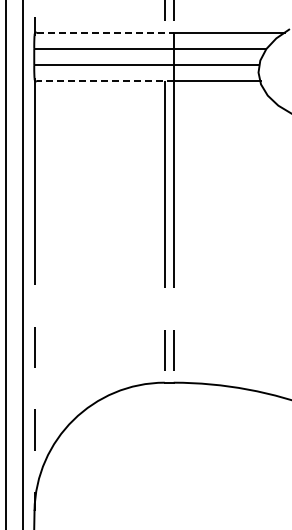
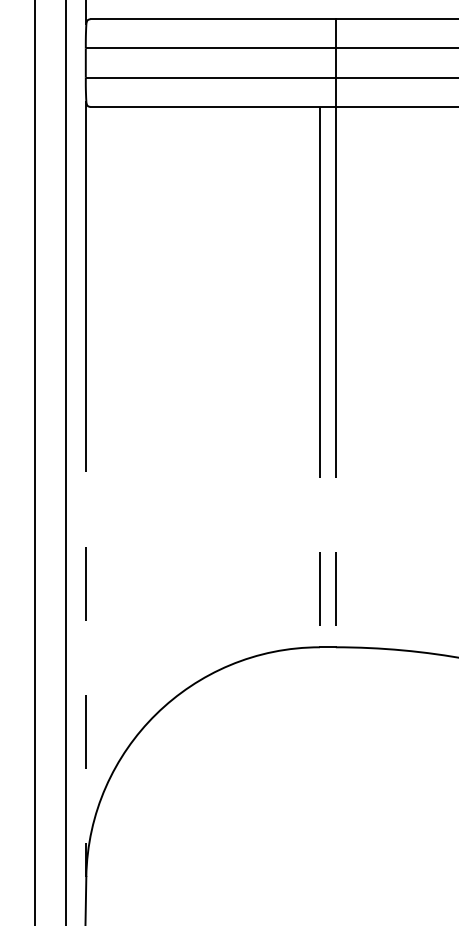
line: (105, 32) -> (213, 19), dashed -> solid
line: (104, 81) -> (211, 107), dashed -> solid

